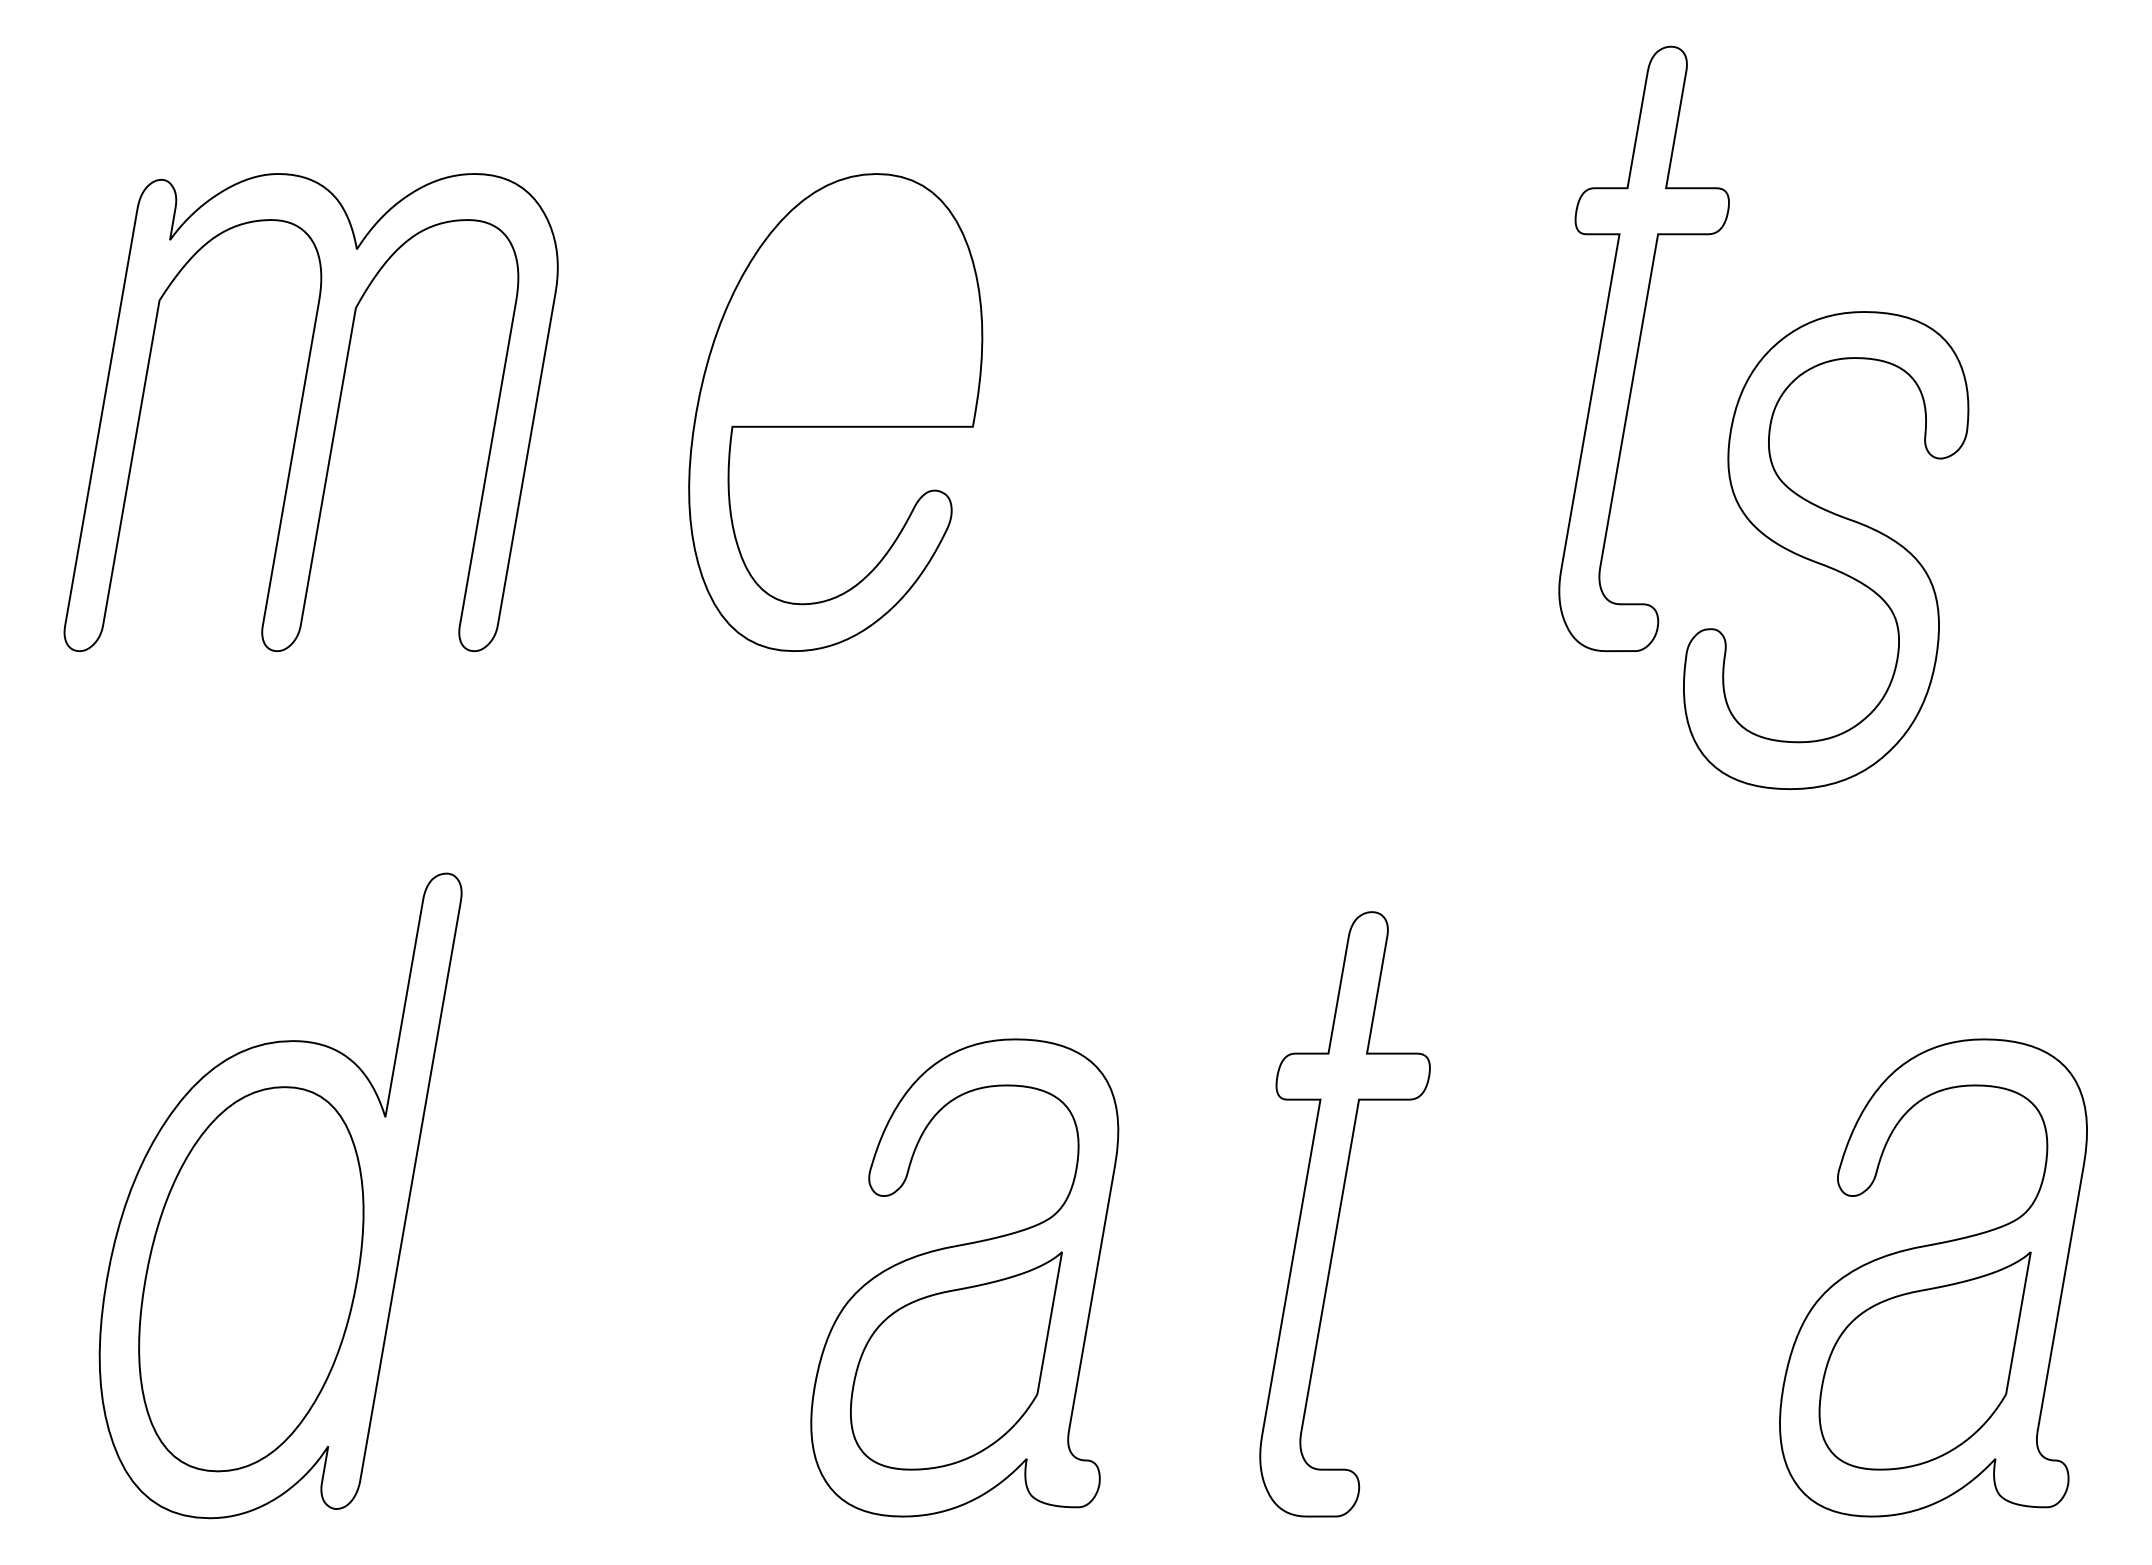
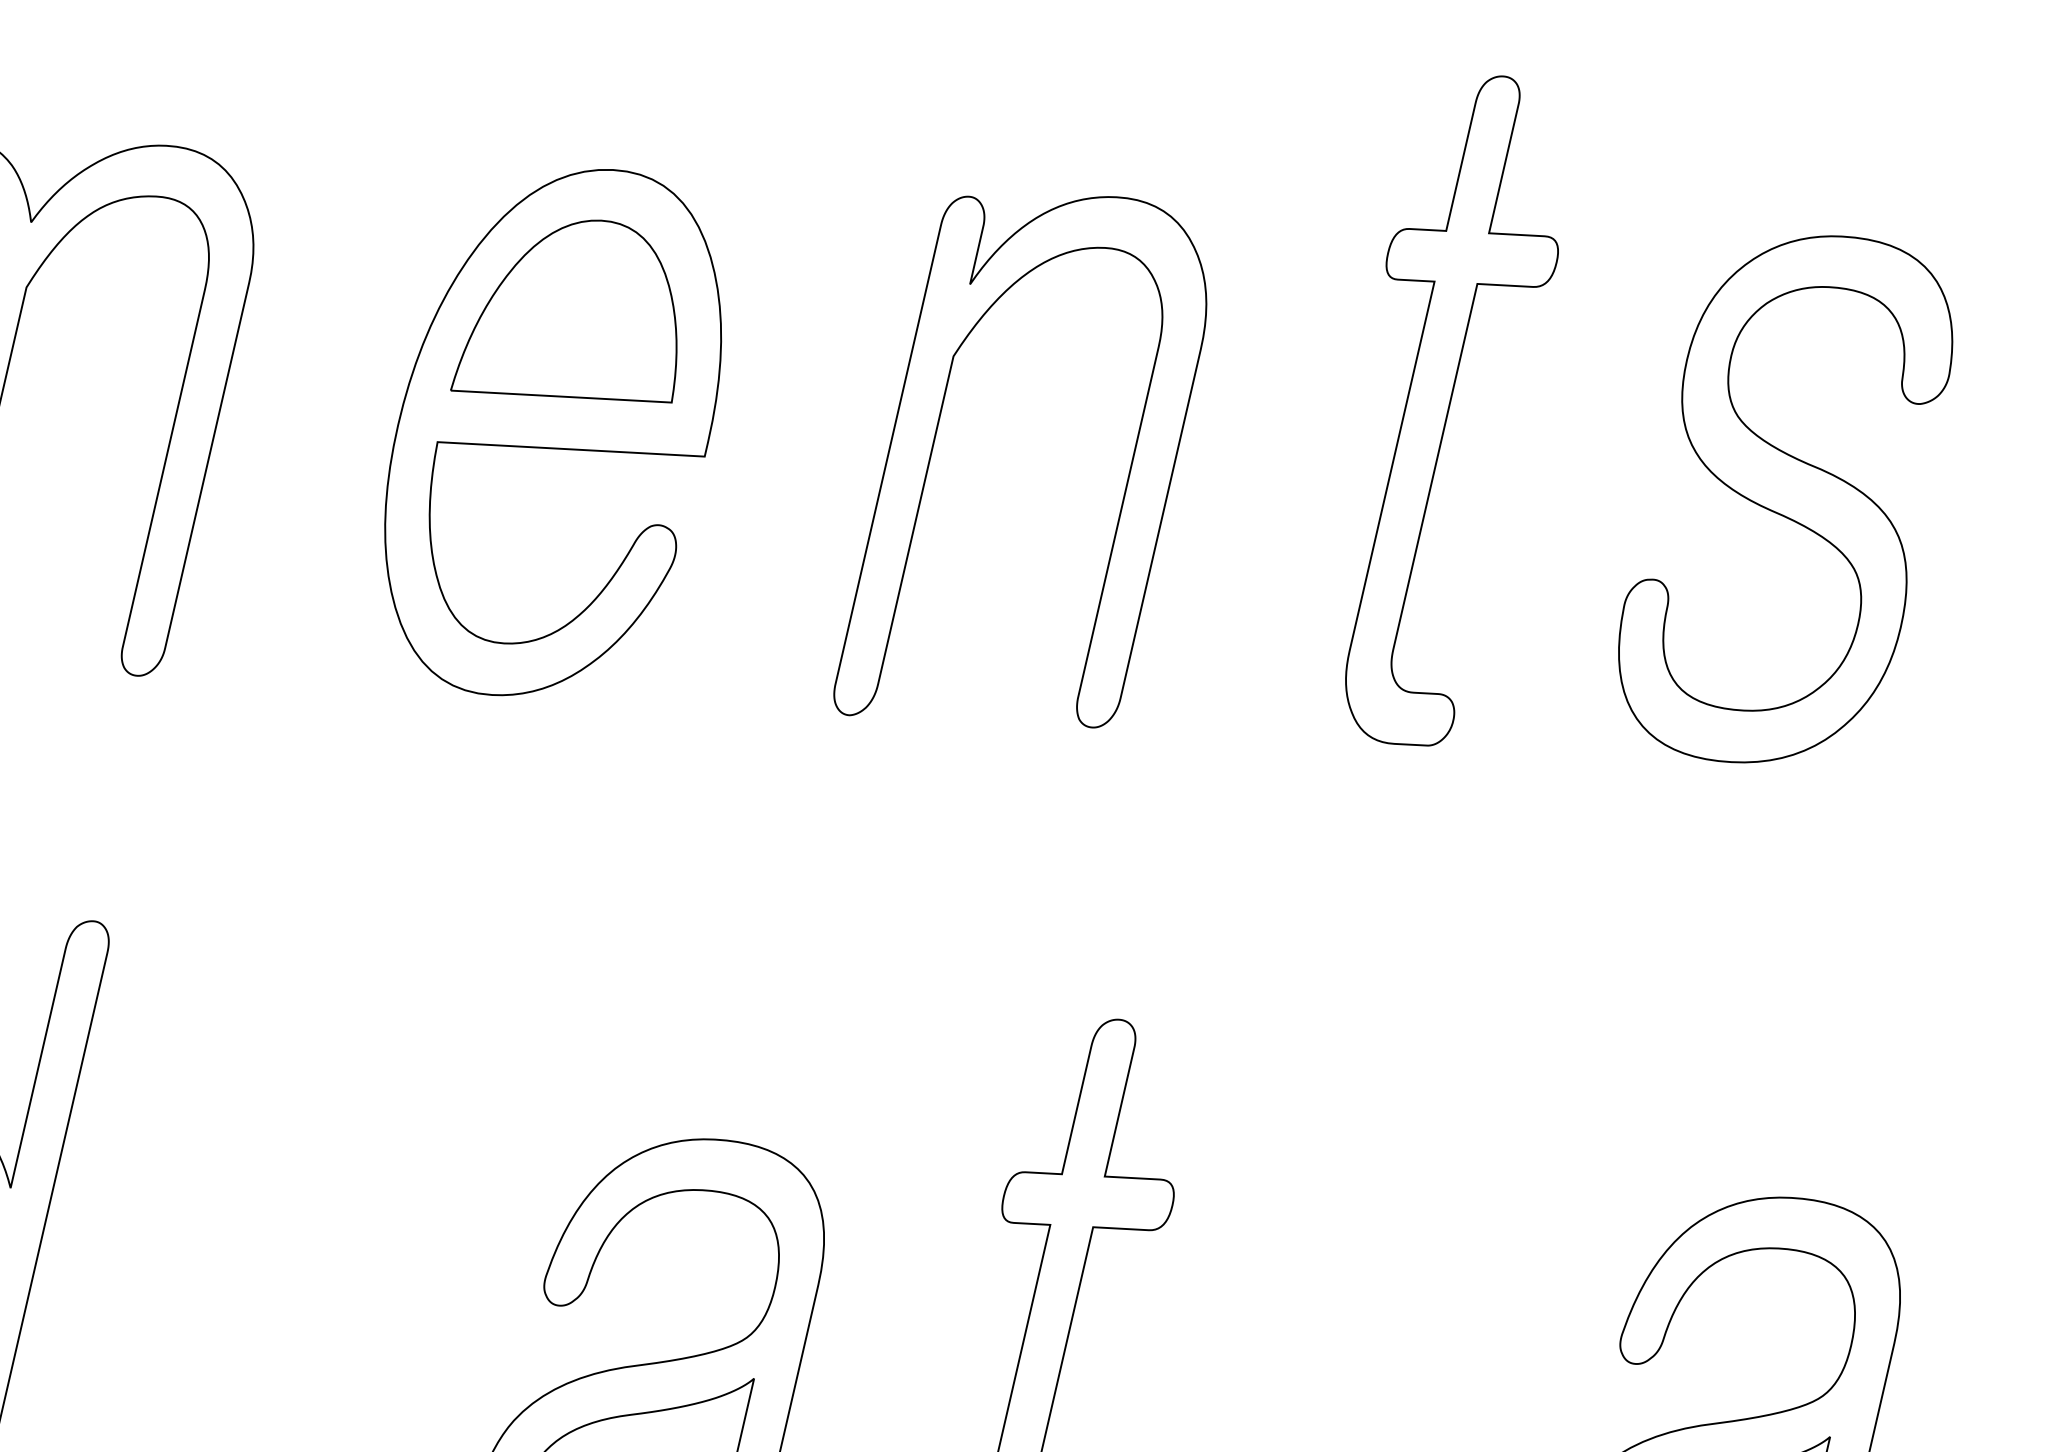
part: (842, 299) -> (567, 307), added
part: (1179, 400) -> (935, 439), added
part: (1826, 550) -> (1785, 499), moved

